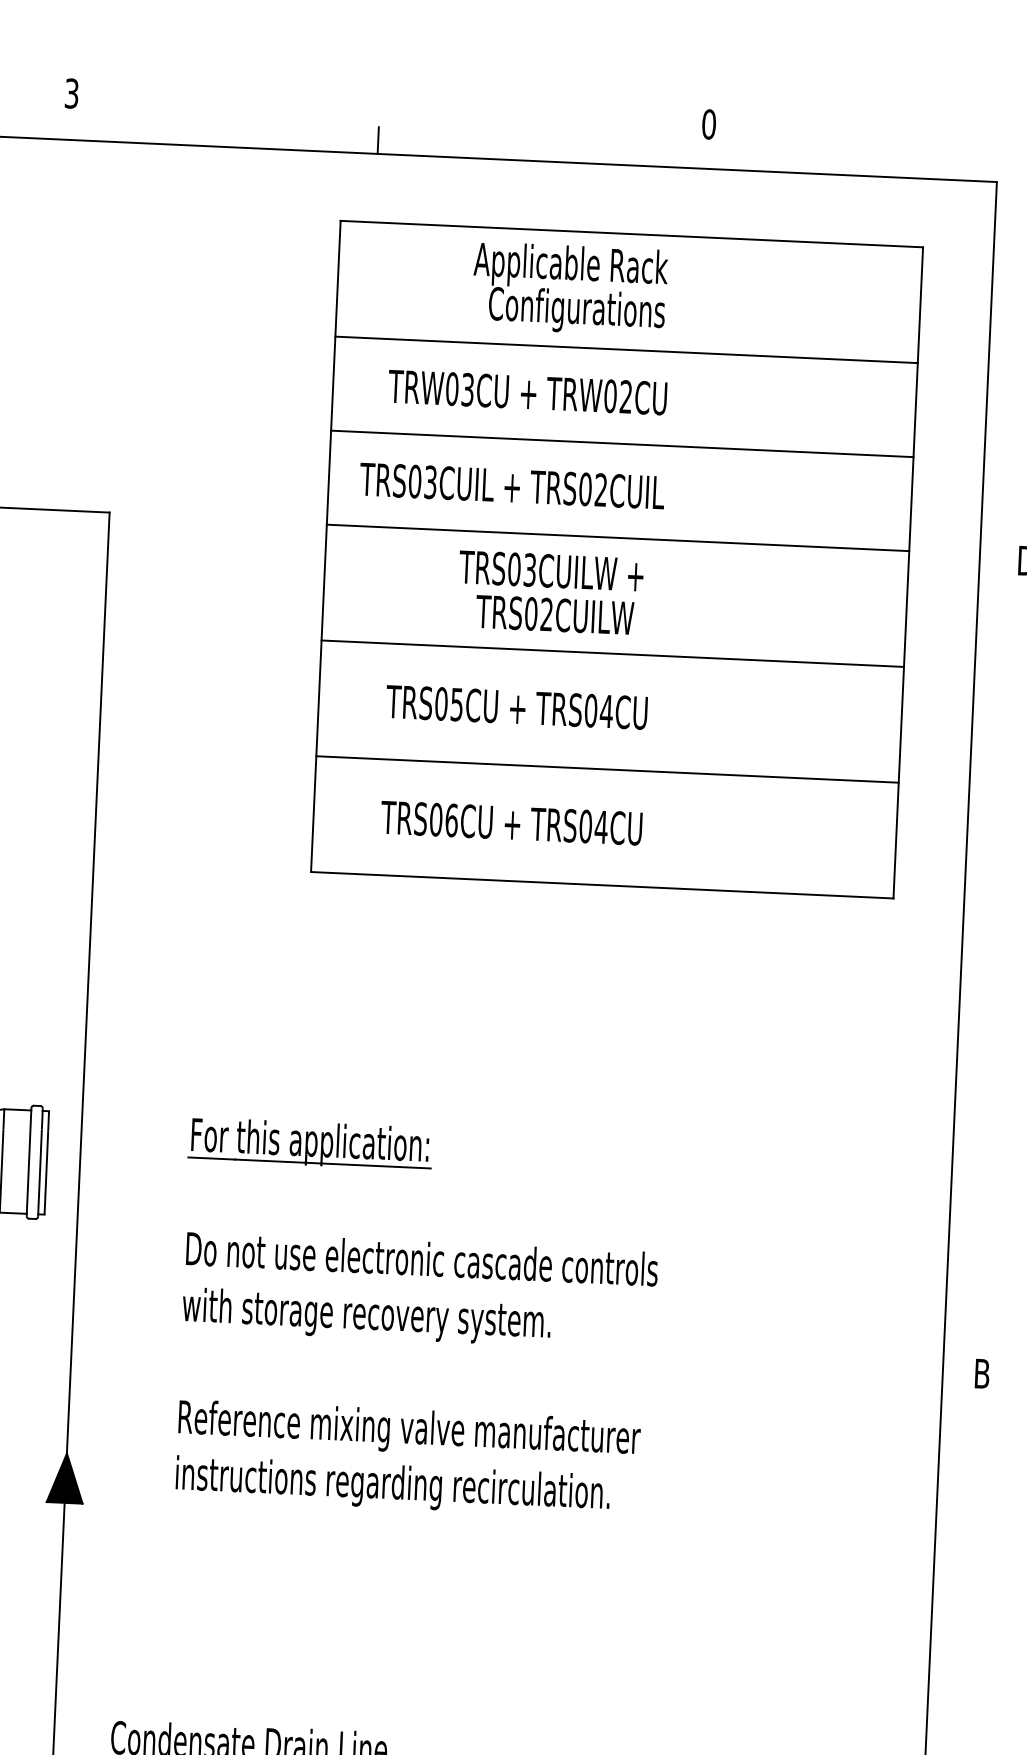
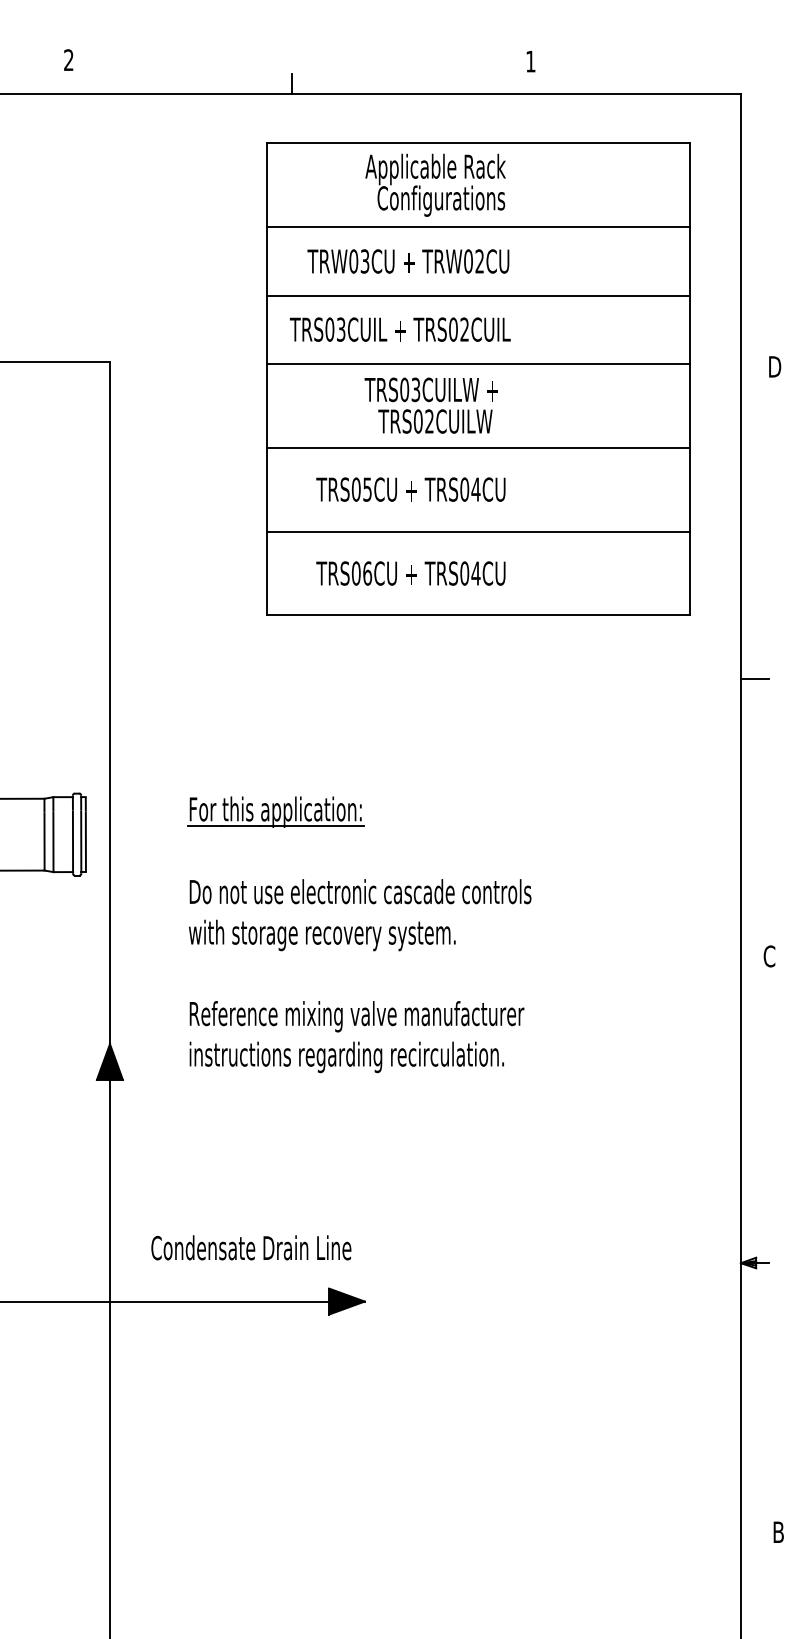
text: (71, 93) -> (68, 60), 3 -> 2
text: (708, 124) -> (530, 61), 0 -> 1
line: (978, 989) -> (754, 678), added
text: (982, 1373) -> (769, 956), B -> C

